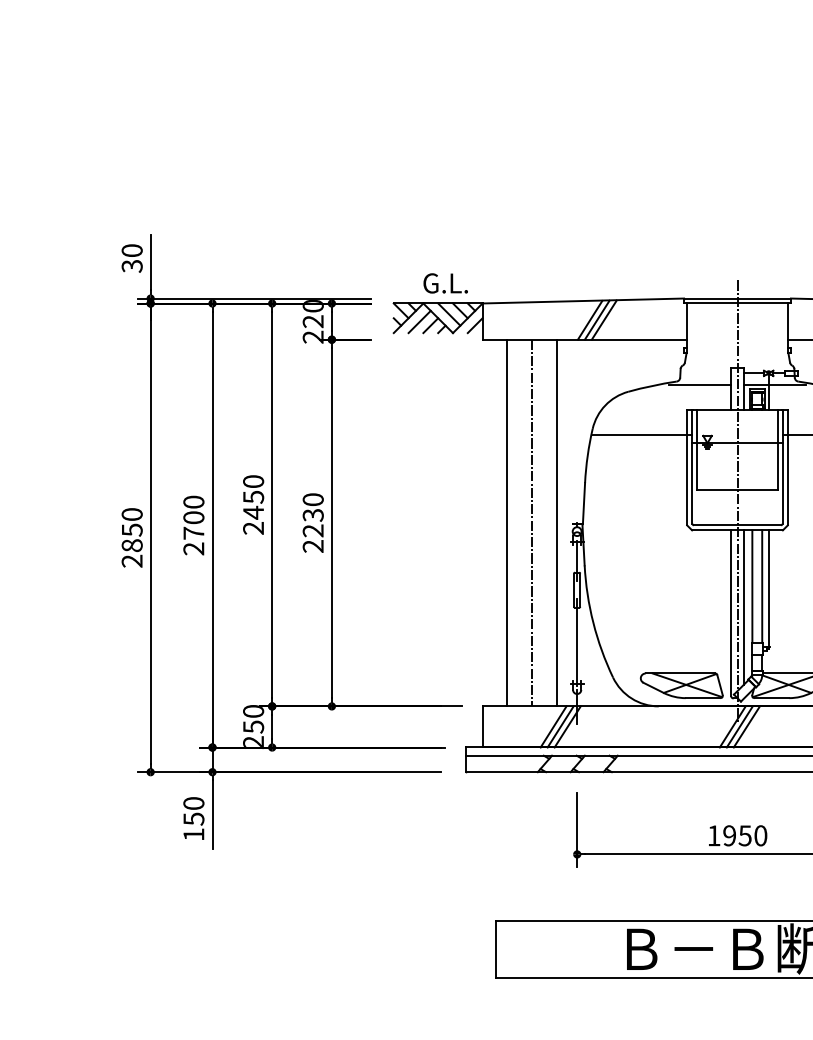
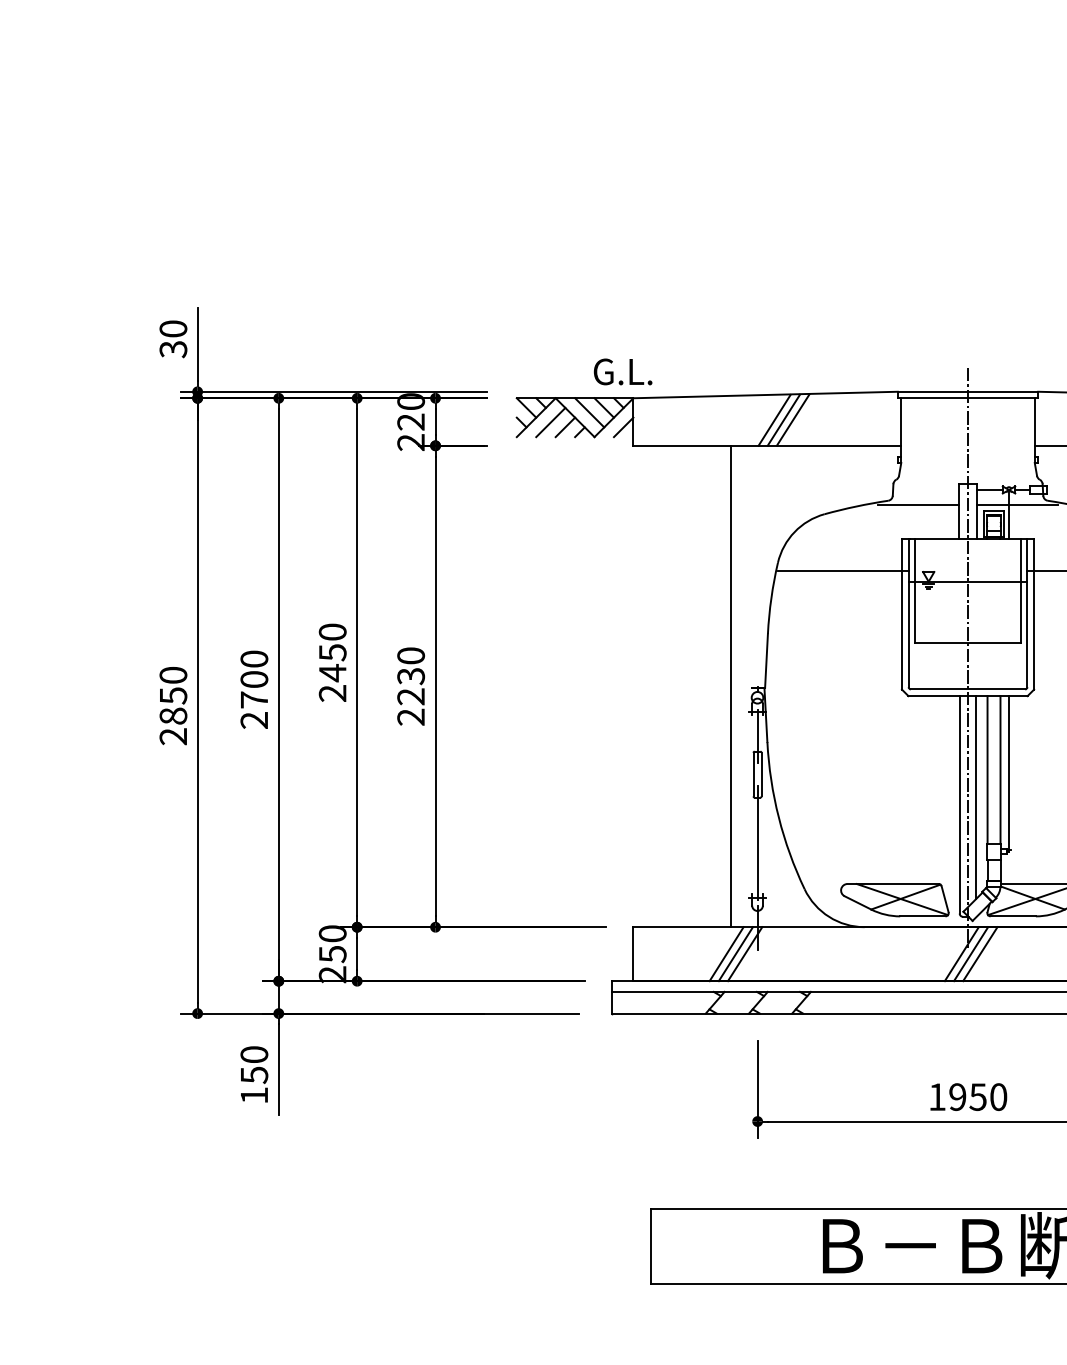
text: (445, 283) -> (622, 372), moved
line: (507, 522) -> (666, 685), removed
line: (531, 522) -> (697, 685), removed

